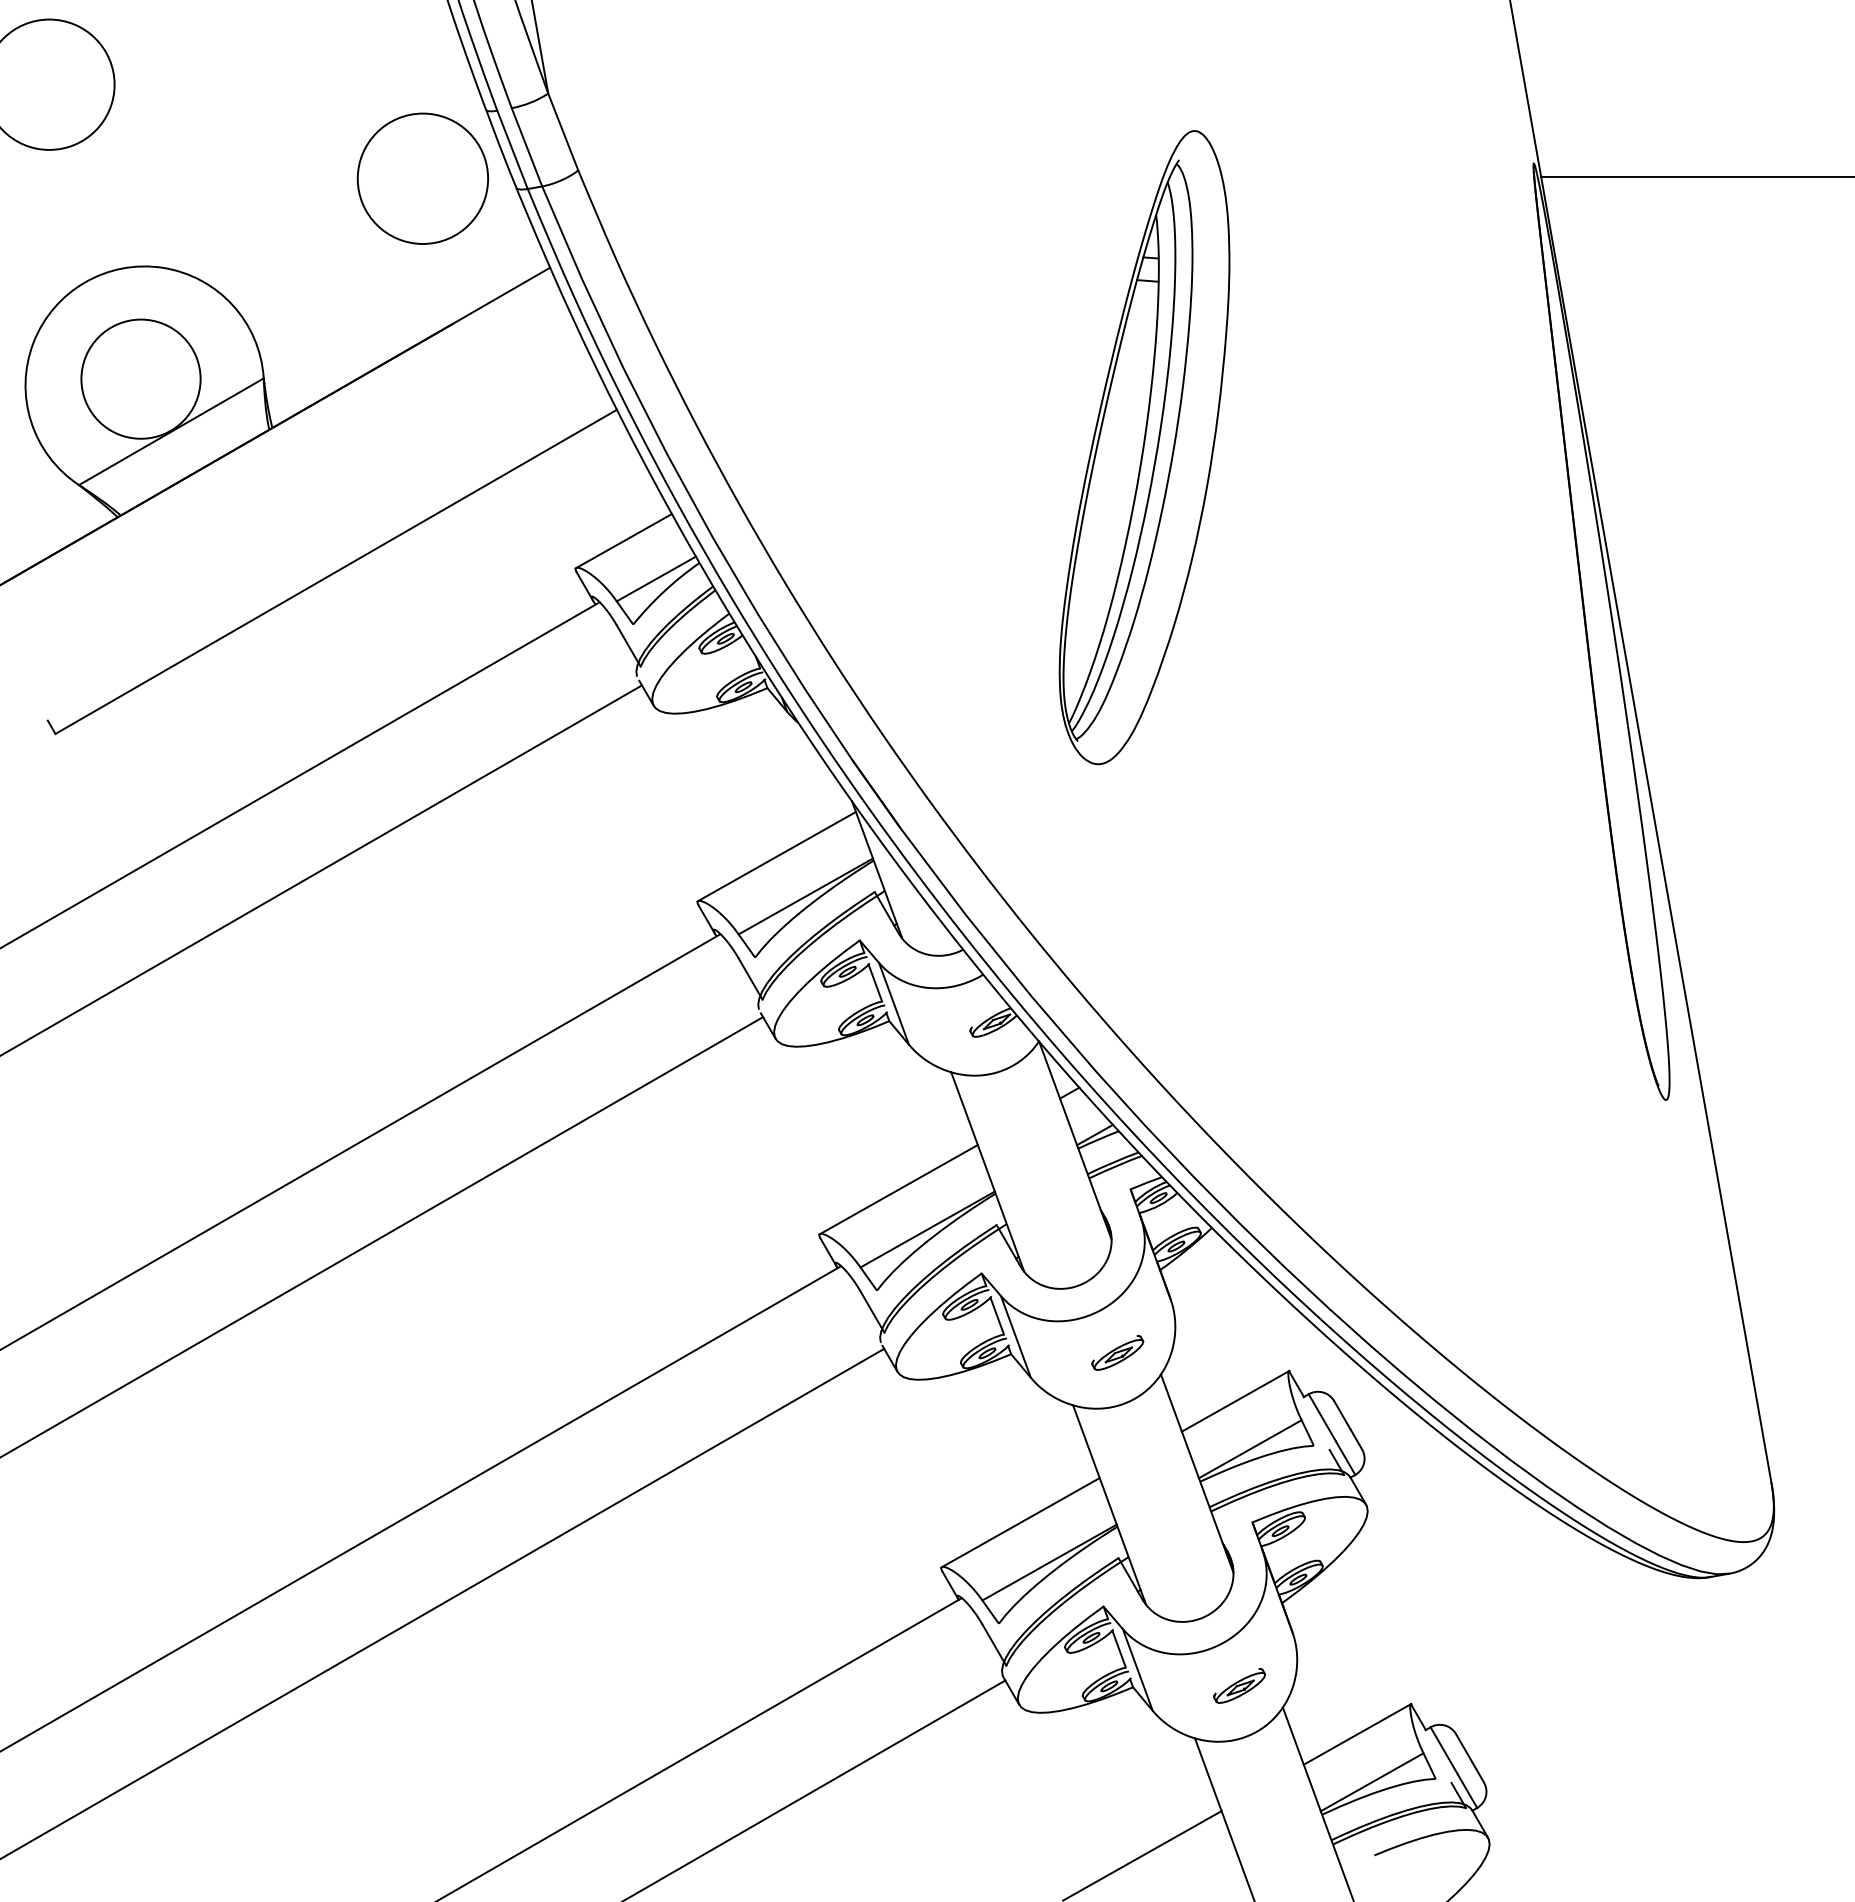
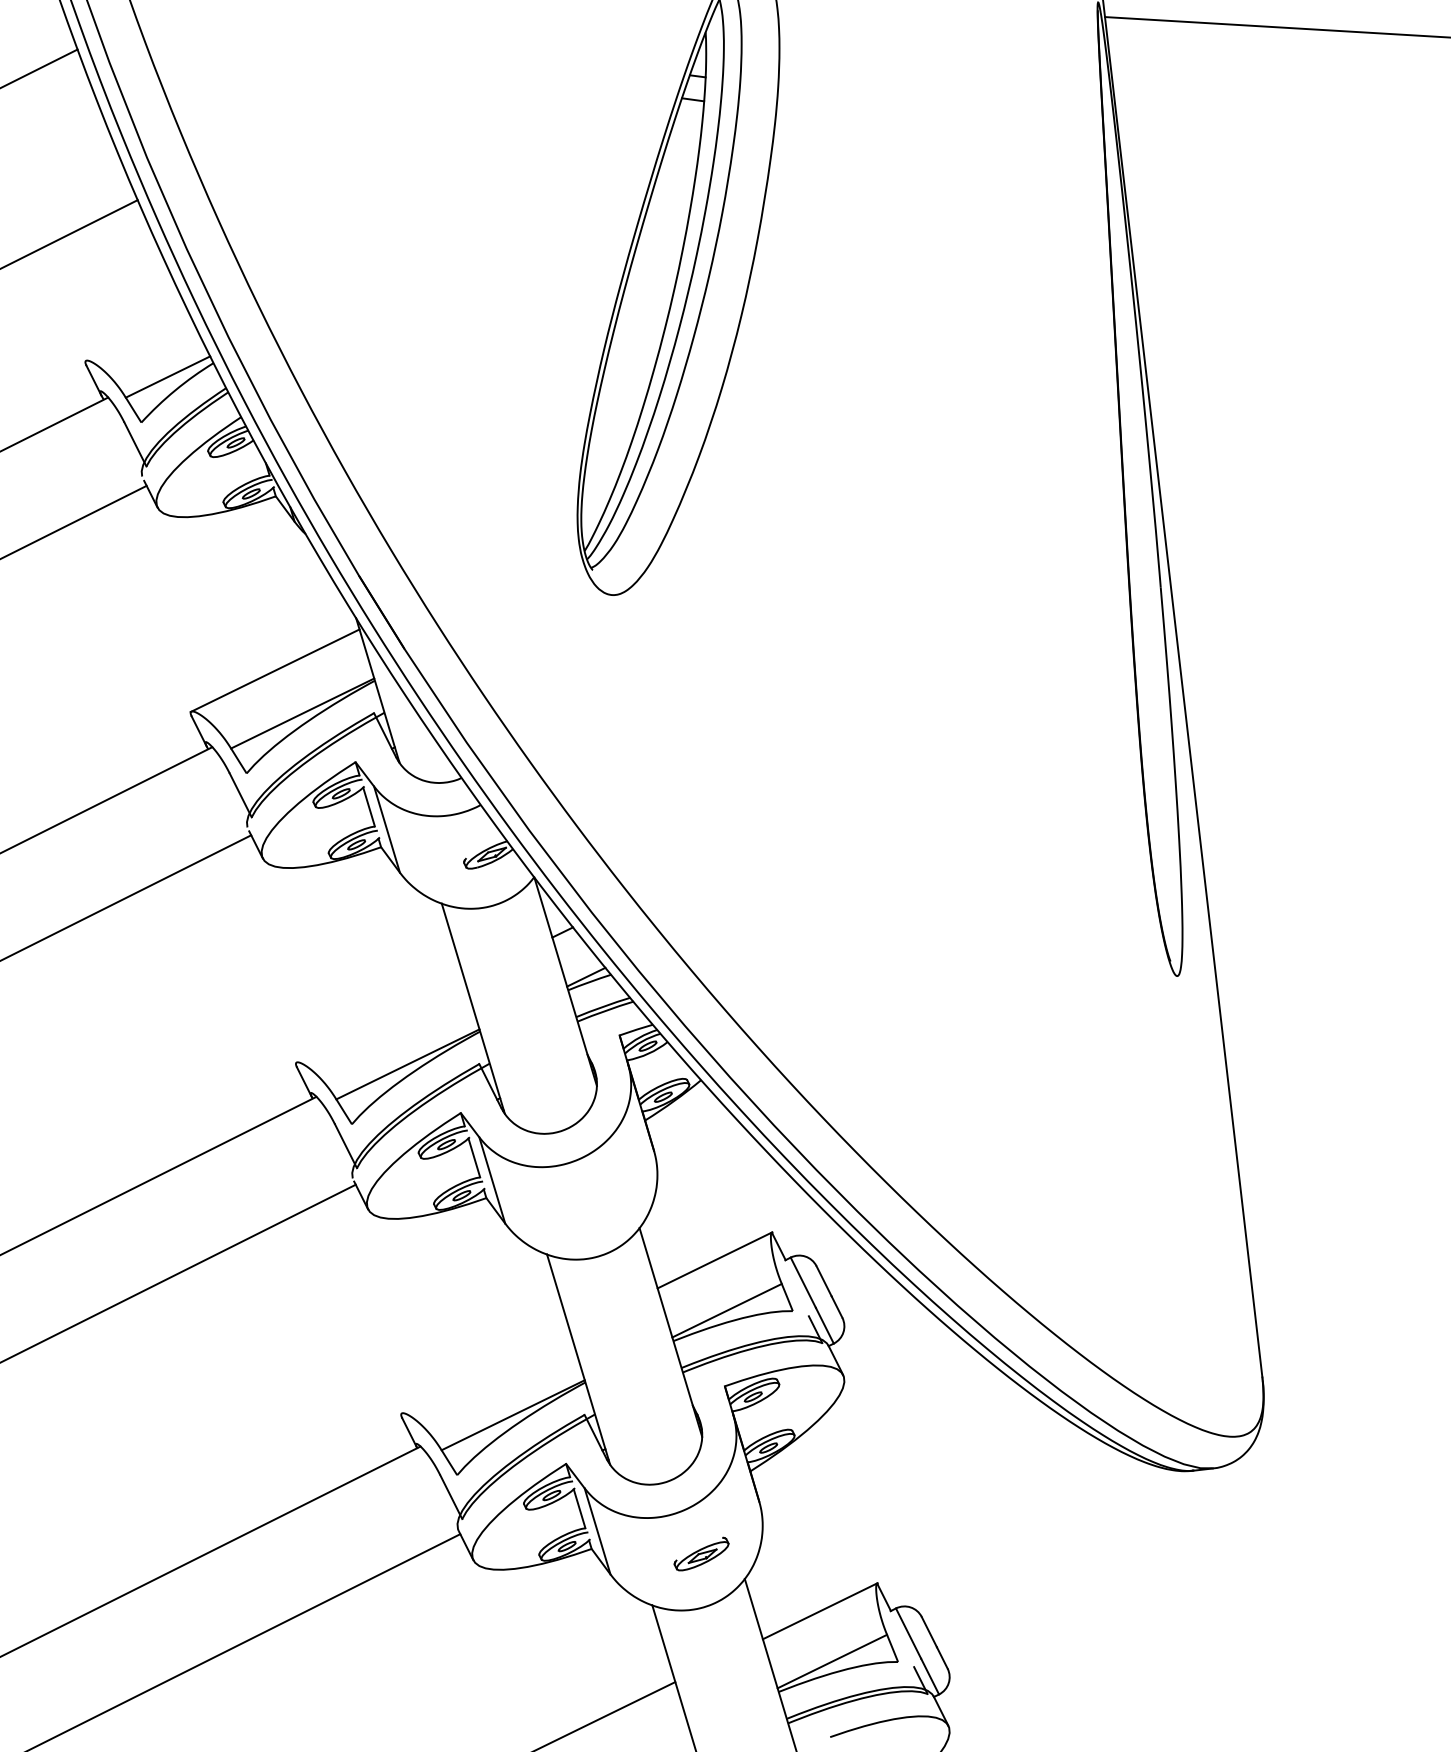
line: (623, 541) -> (136, 336), removed
line: (898, 1189) -> (380, 1021), removed
part: (1117, 1352) -> (596, 1202), removed
line: (1020, 1522) -> (485, 1372), removed

